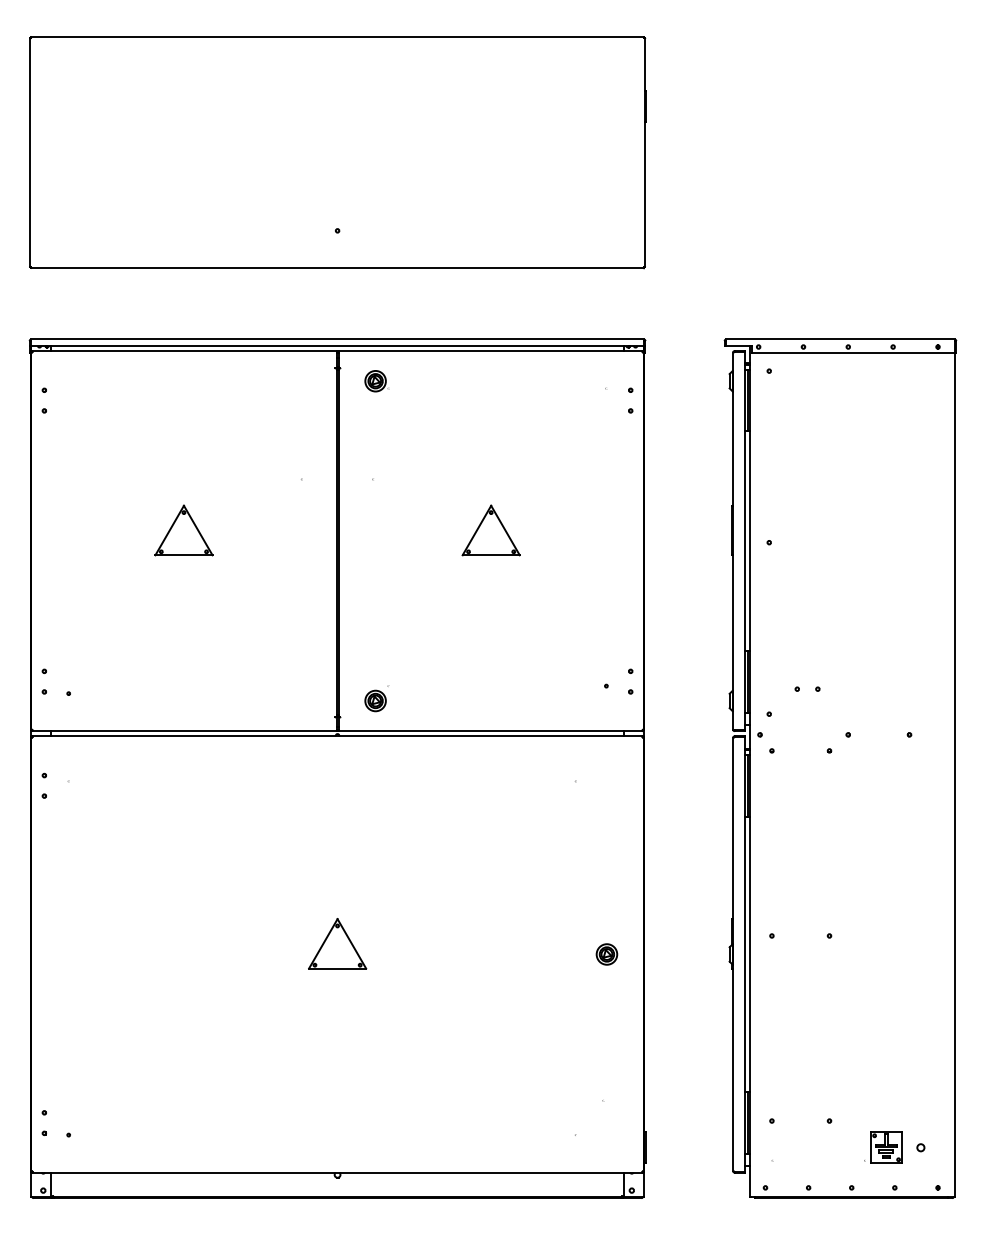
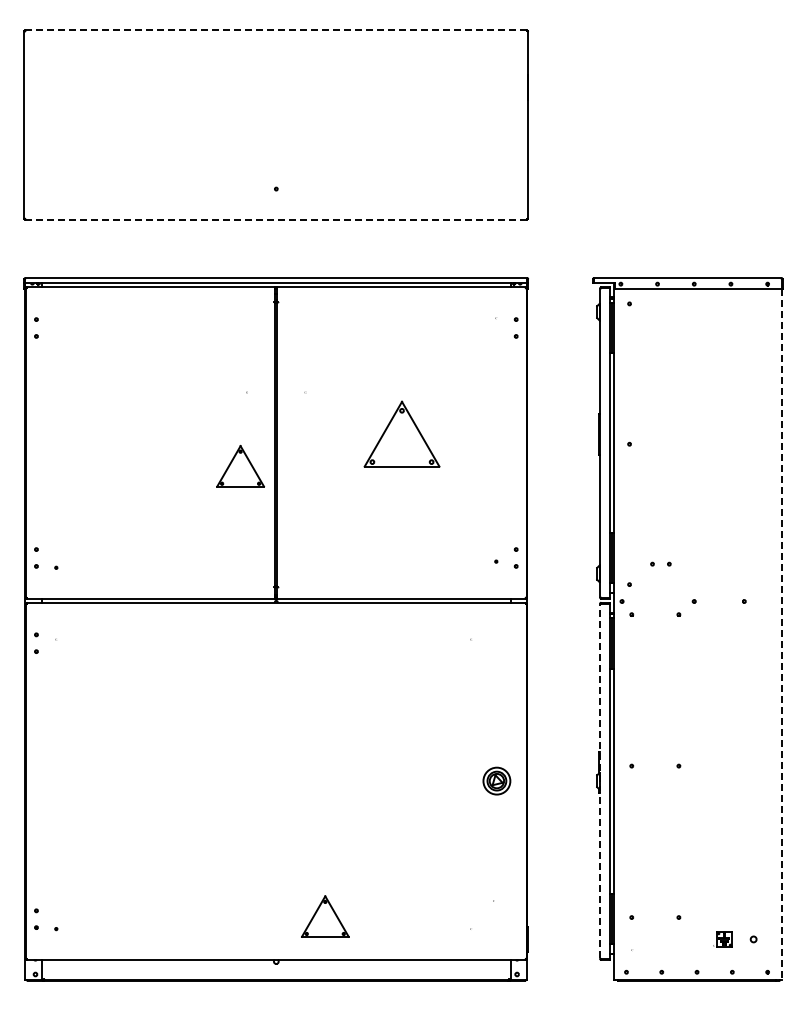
line: (337, 37) -> (276, 30), solid -> dashed
line: (336, 268) -> (275, 219), solid -> dashed
part: (376, 380) -> (308, 311), removed
part: (183, 530) -> (240, 466), moved
part: (490, 530) -> (401, 434), size x1.6
part: (376, 698) -> (308, 571), removed
line: (954, 776) -> (781, 635), solid -> dashed
part: (337, 943) -> (325, 916), moved
line: (732, 953) -> (599, 780), solid -> dashed
part: (606, 954) -> (496, 781), size x1.6
part: (882, 1147) -> (722, 939), size x0.6

